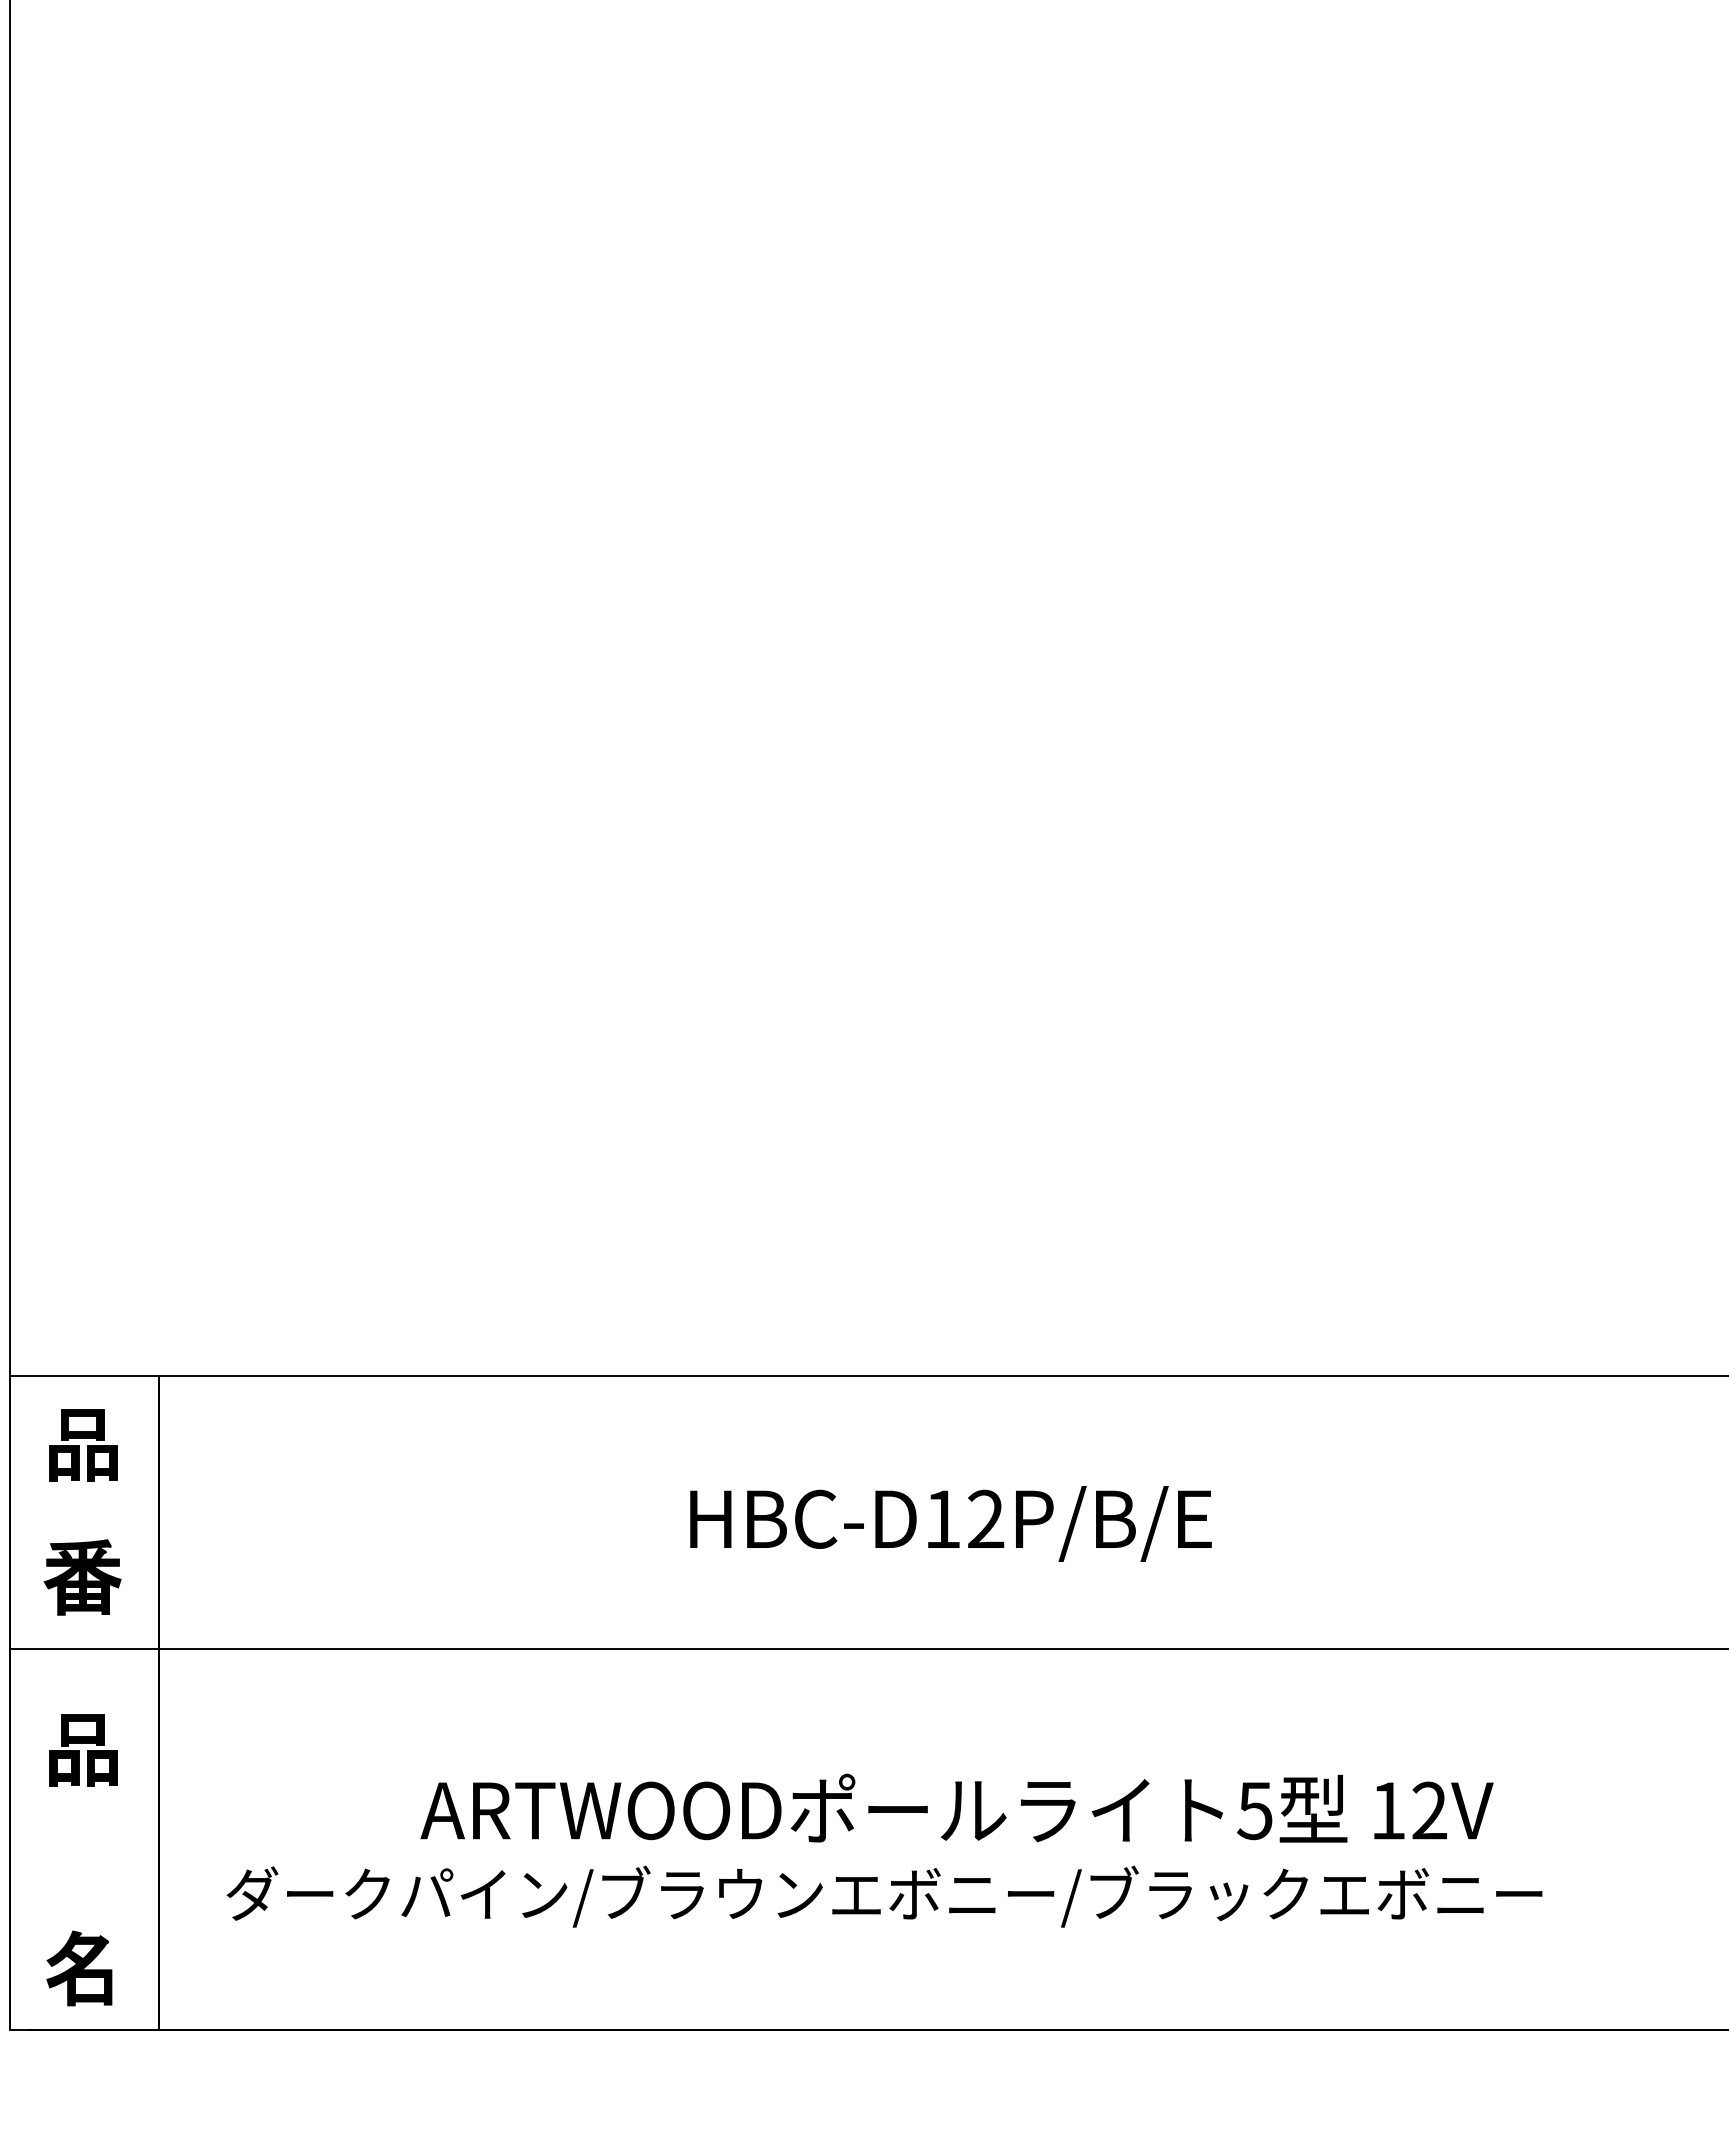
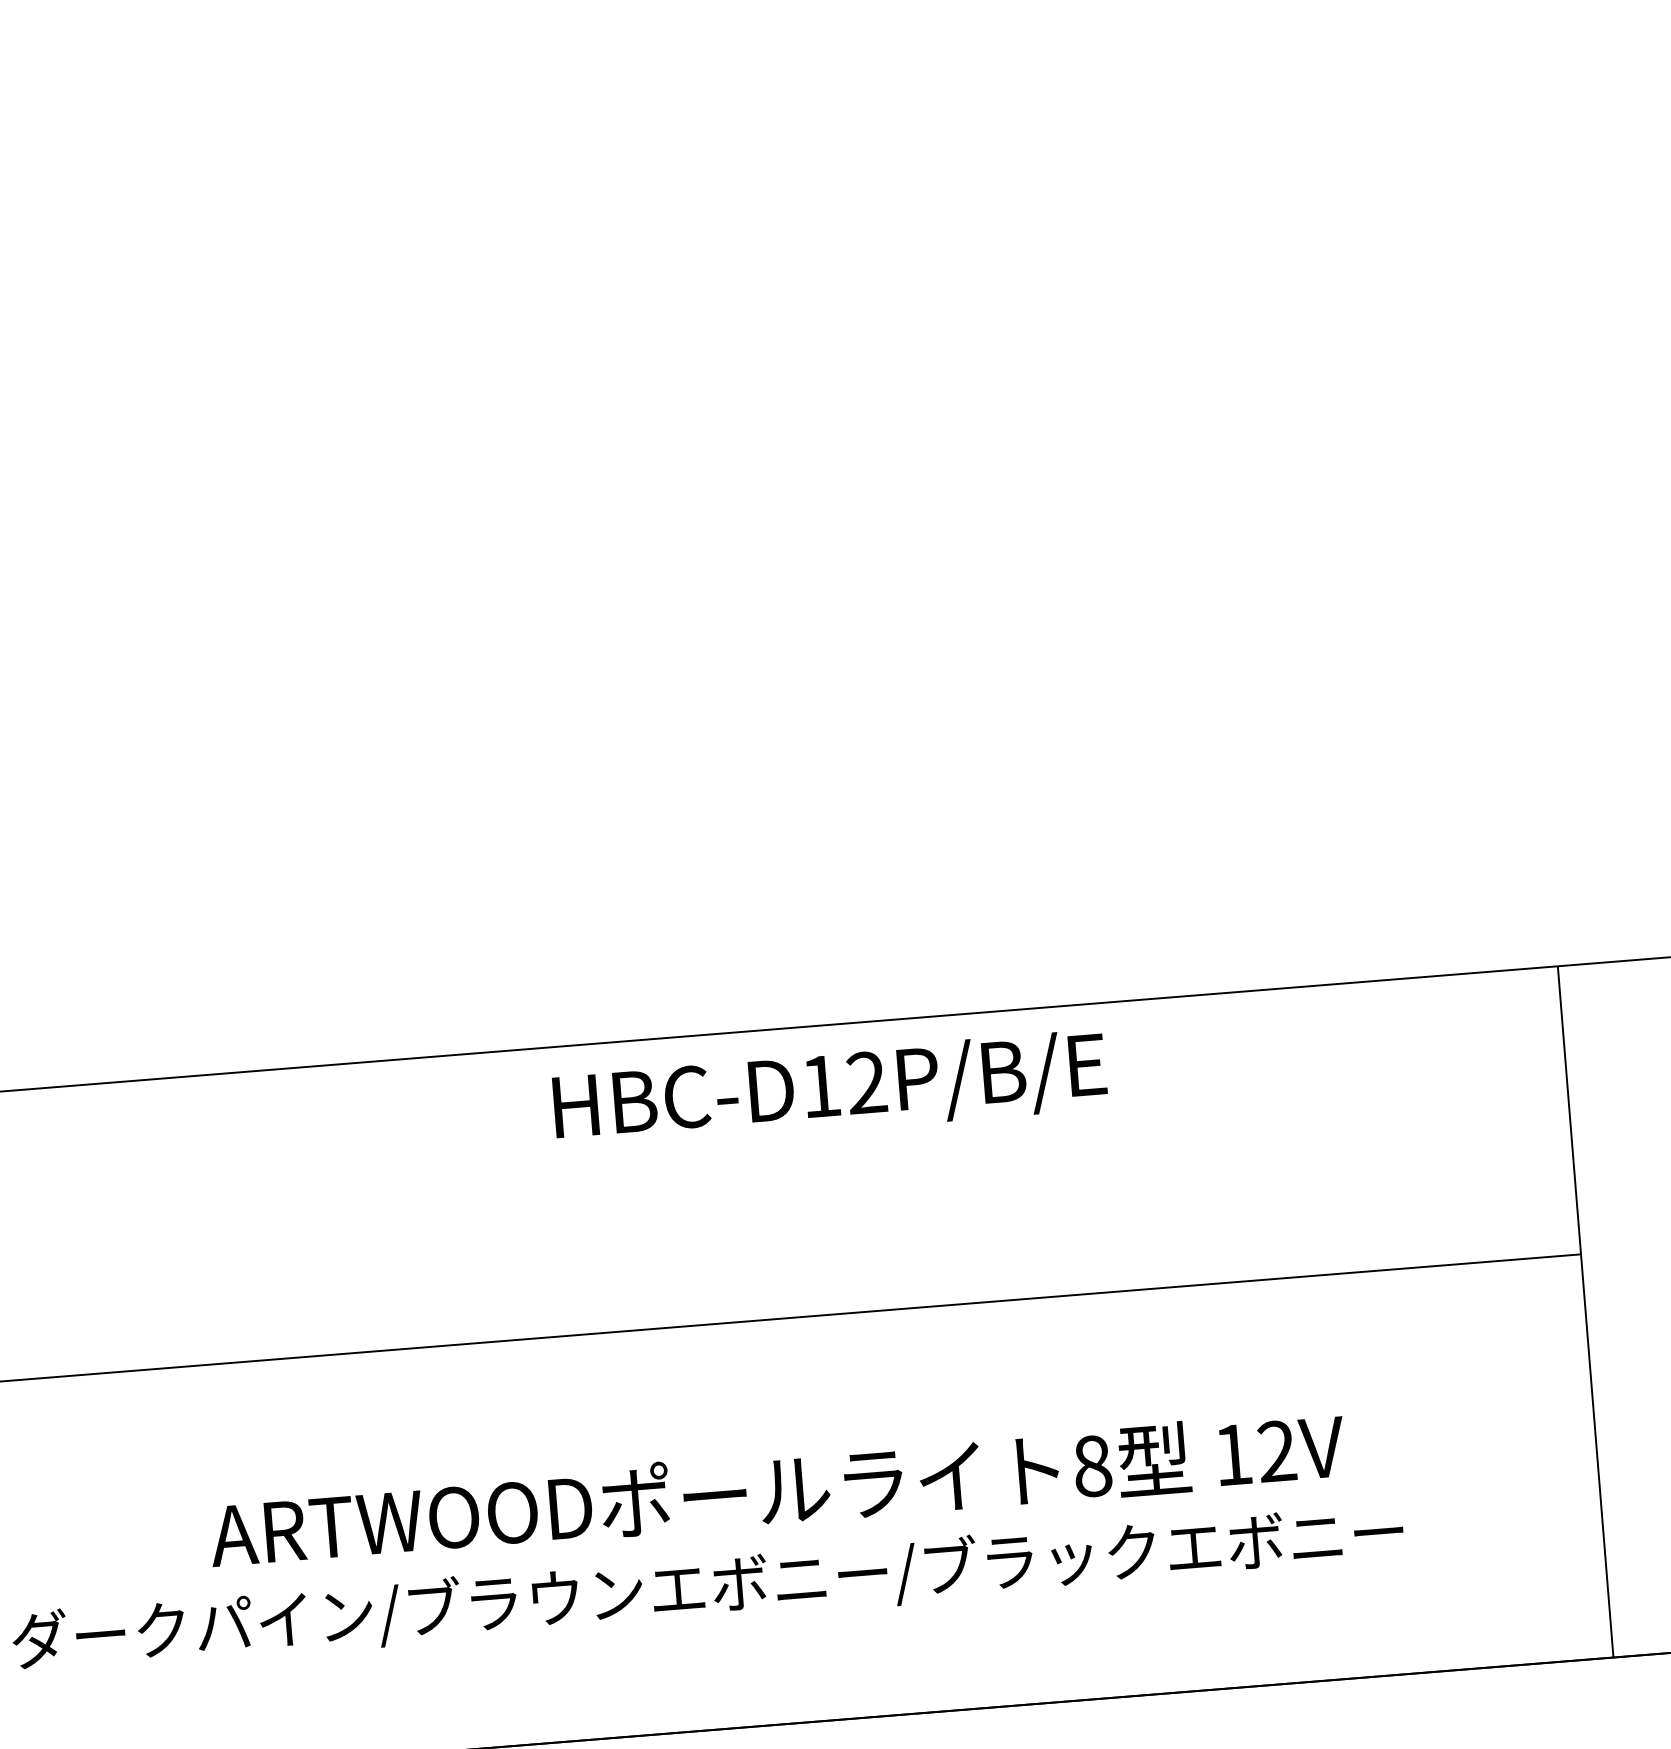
text: (950, 1523) -> (829, 1090), moved
text: (1254, 1810) -> (1091, 1465), 5 -> 8

